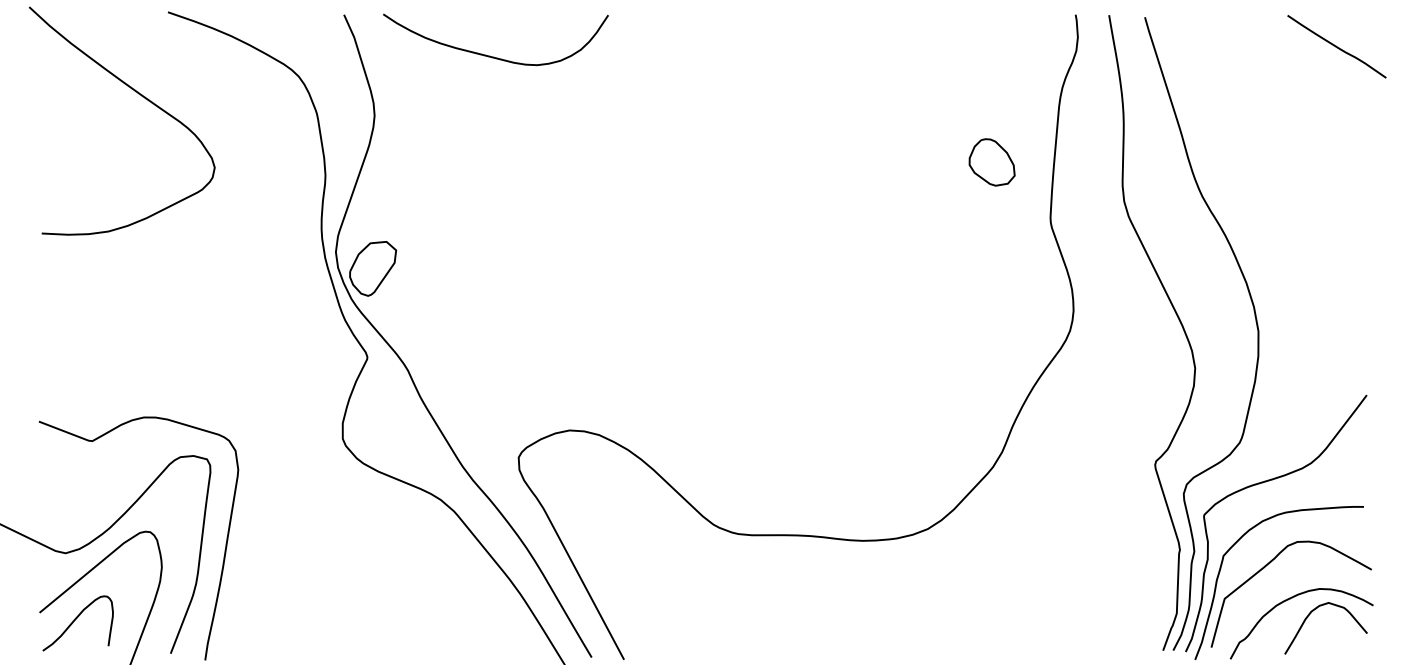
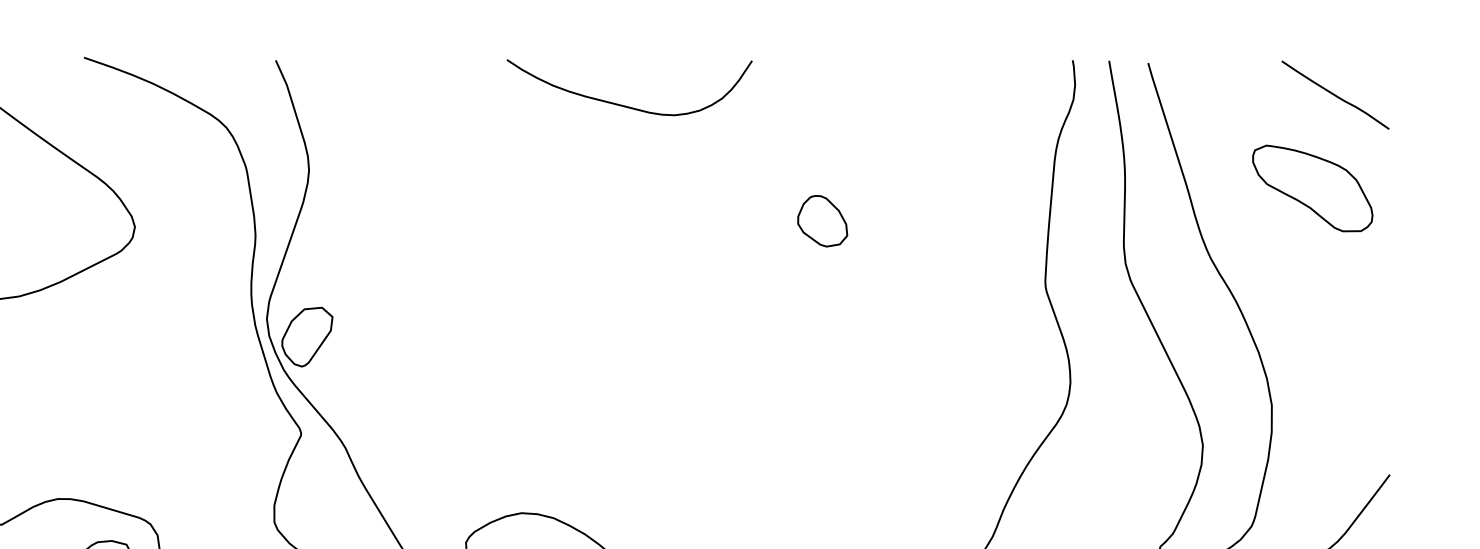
curve: (1336, 46) -> (1335, 94), moved
curve: (490, 55) -> (623, 104), moved
part: (1295, 132) -> (1312, 188), added
part: (991, 162) -> (822, 221), moved

